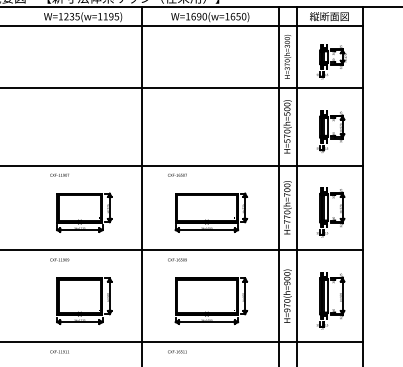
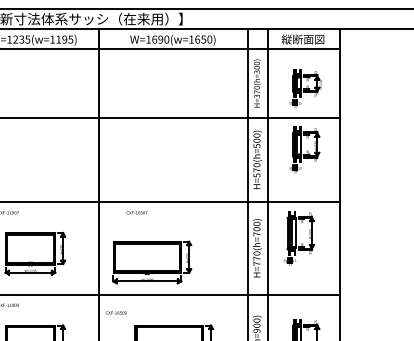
part: (331, 131) -> (305, 149), moved
part: (211, 212) -> (152, 262), moved
part: (330, 212) -> (298, 238), moved
text: (177, 259) -> (116, 312), moved

